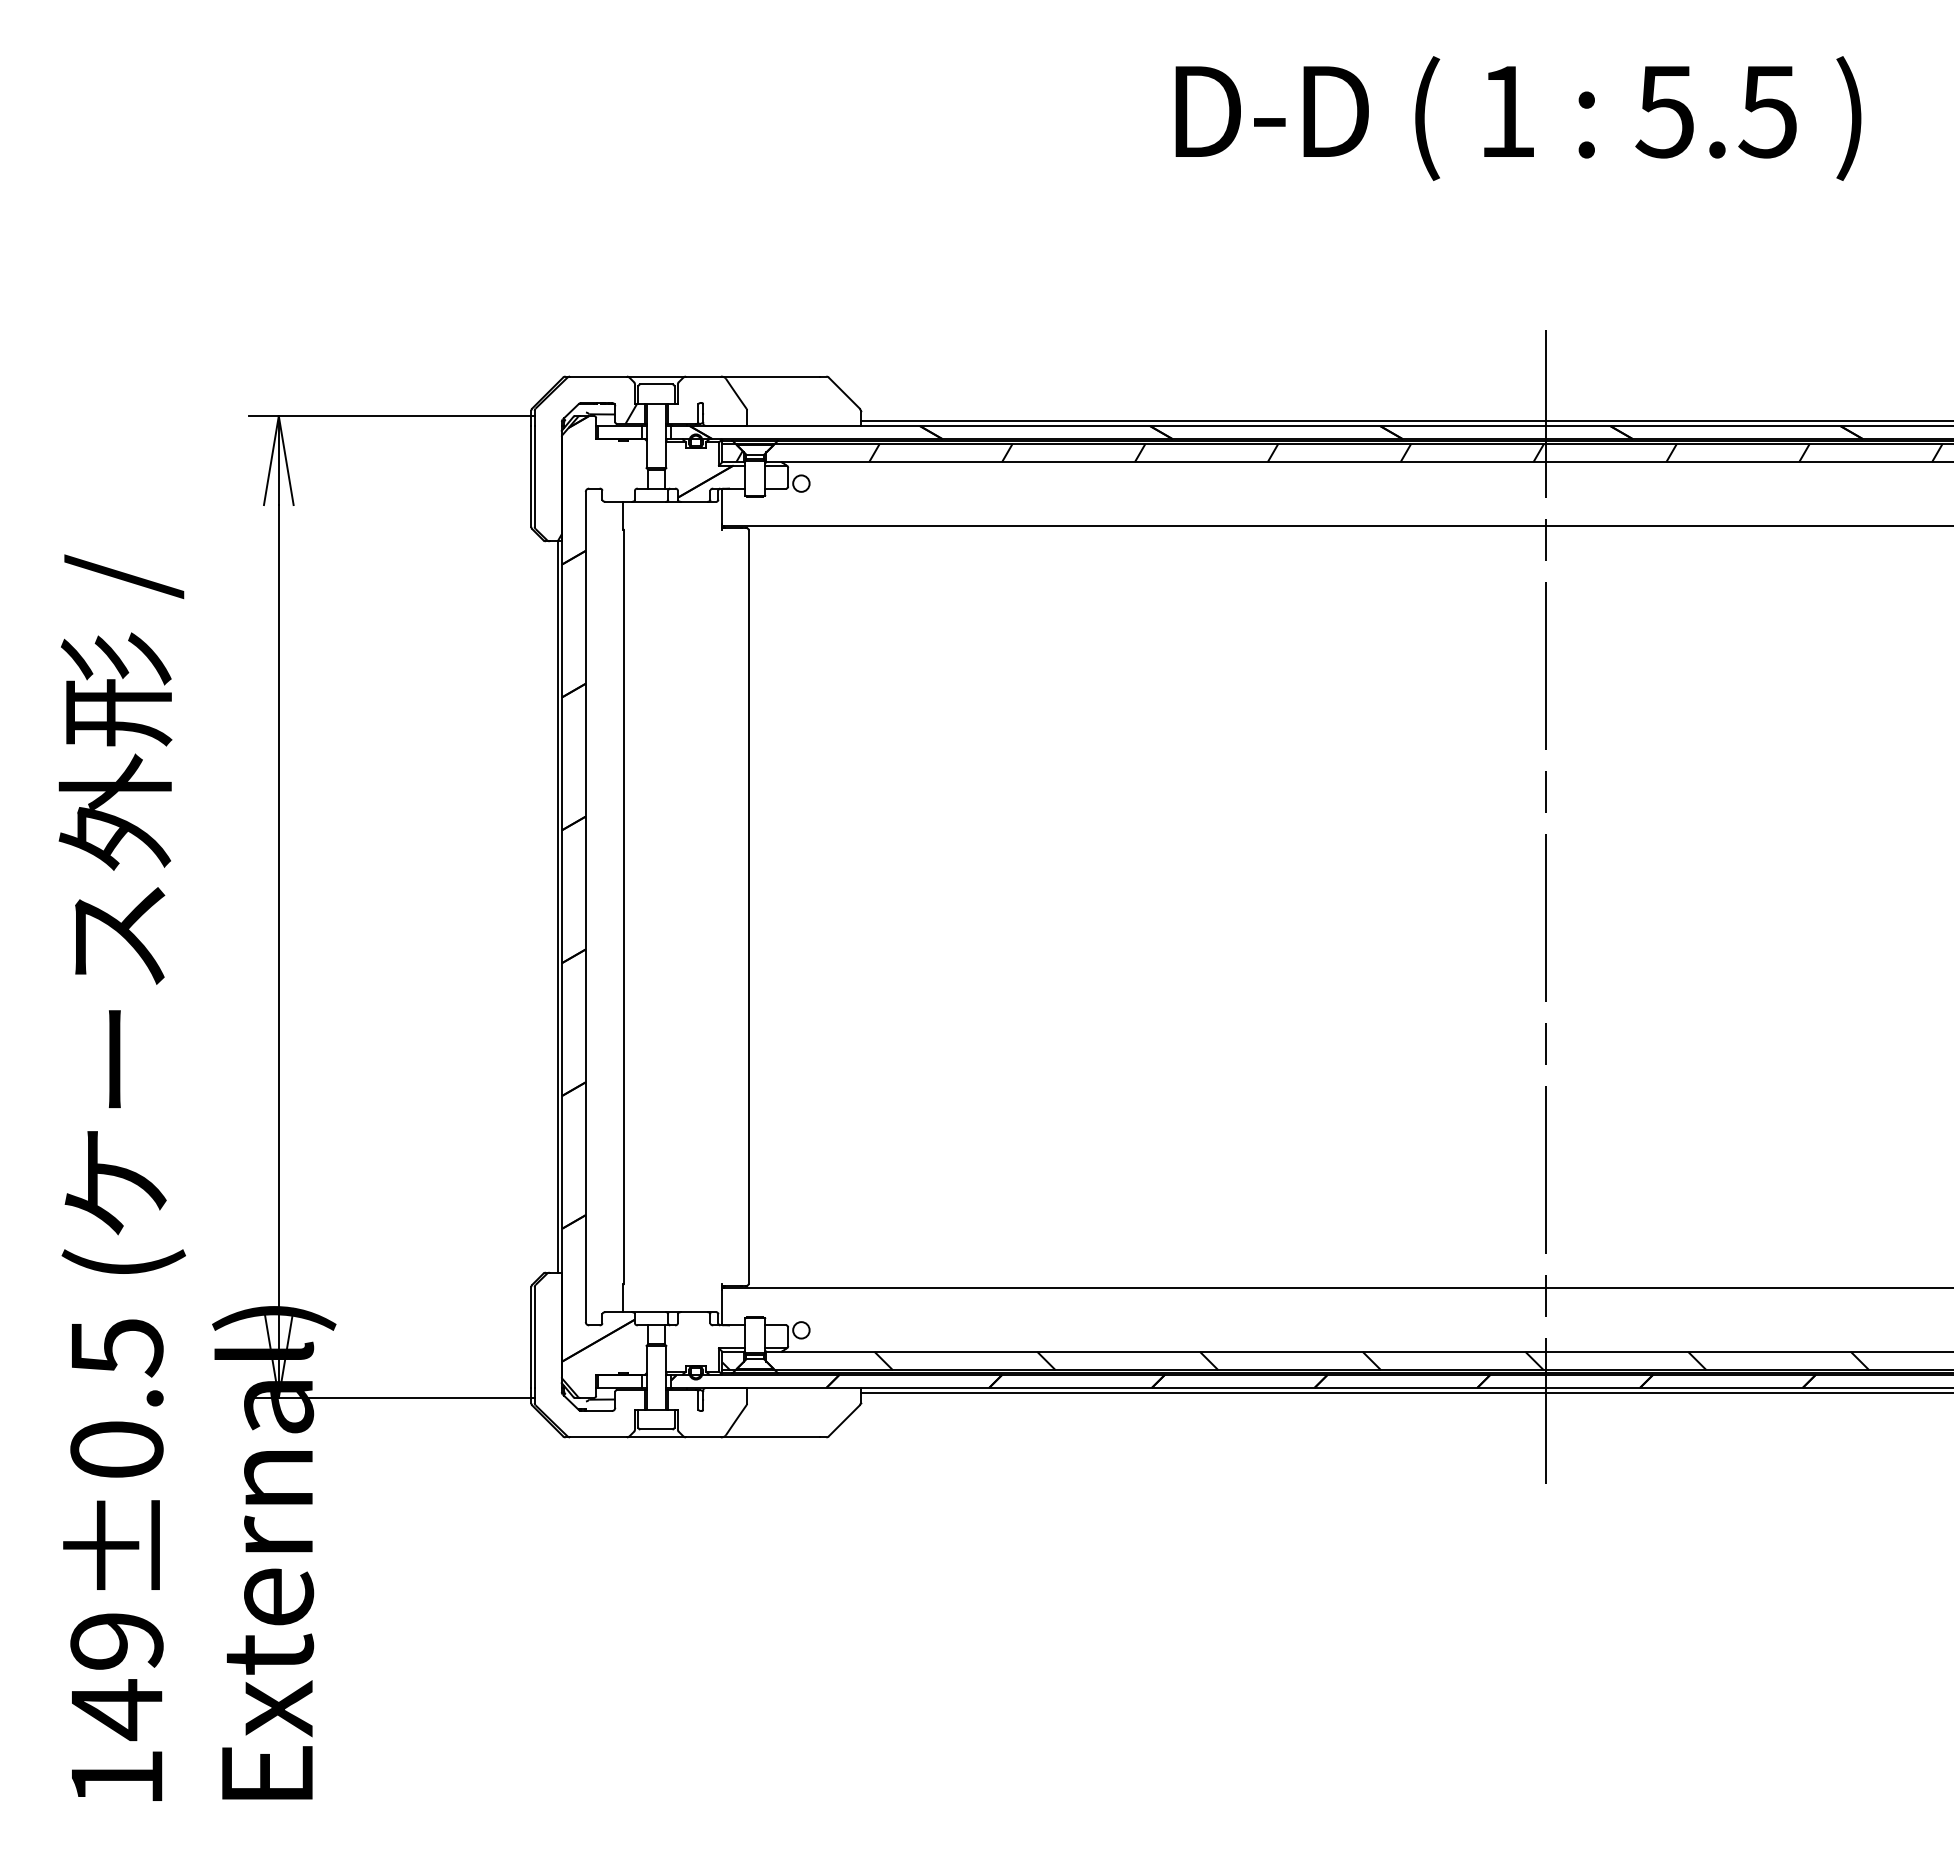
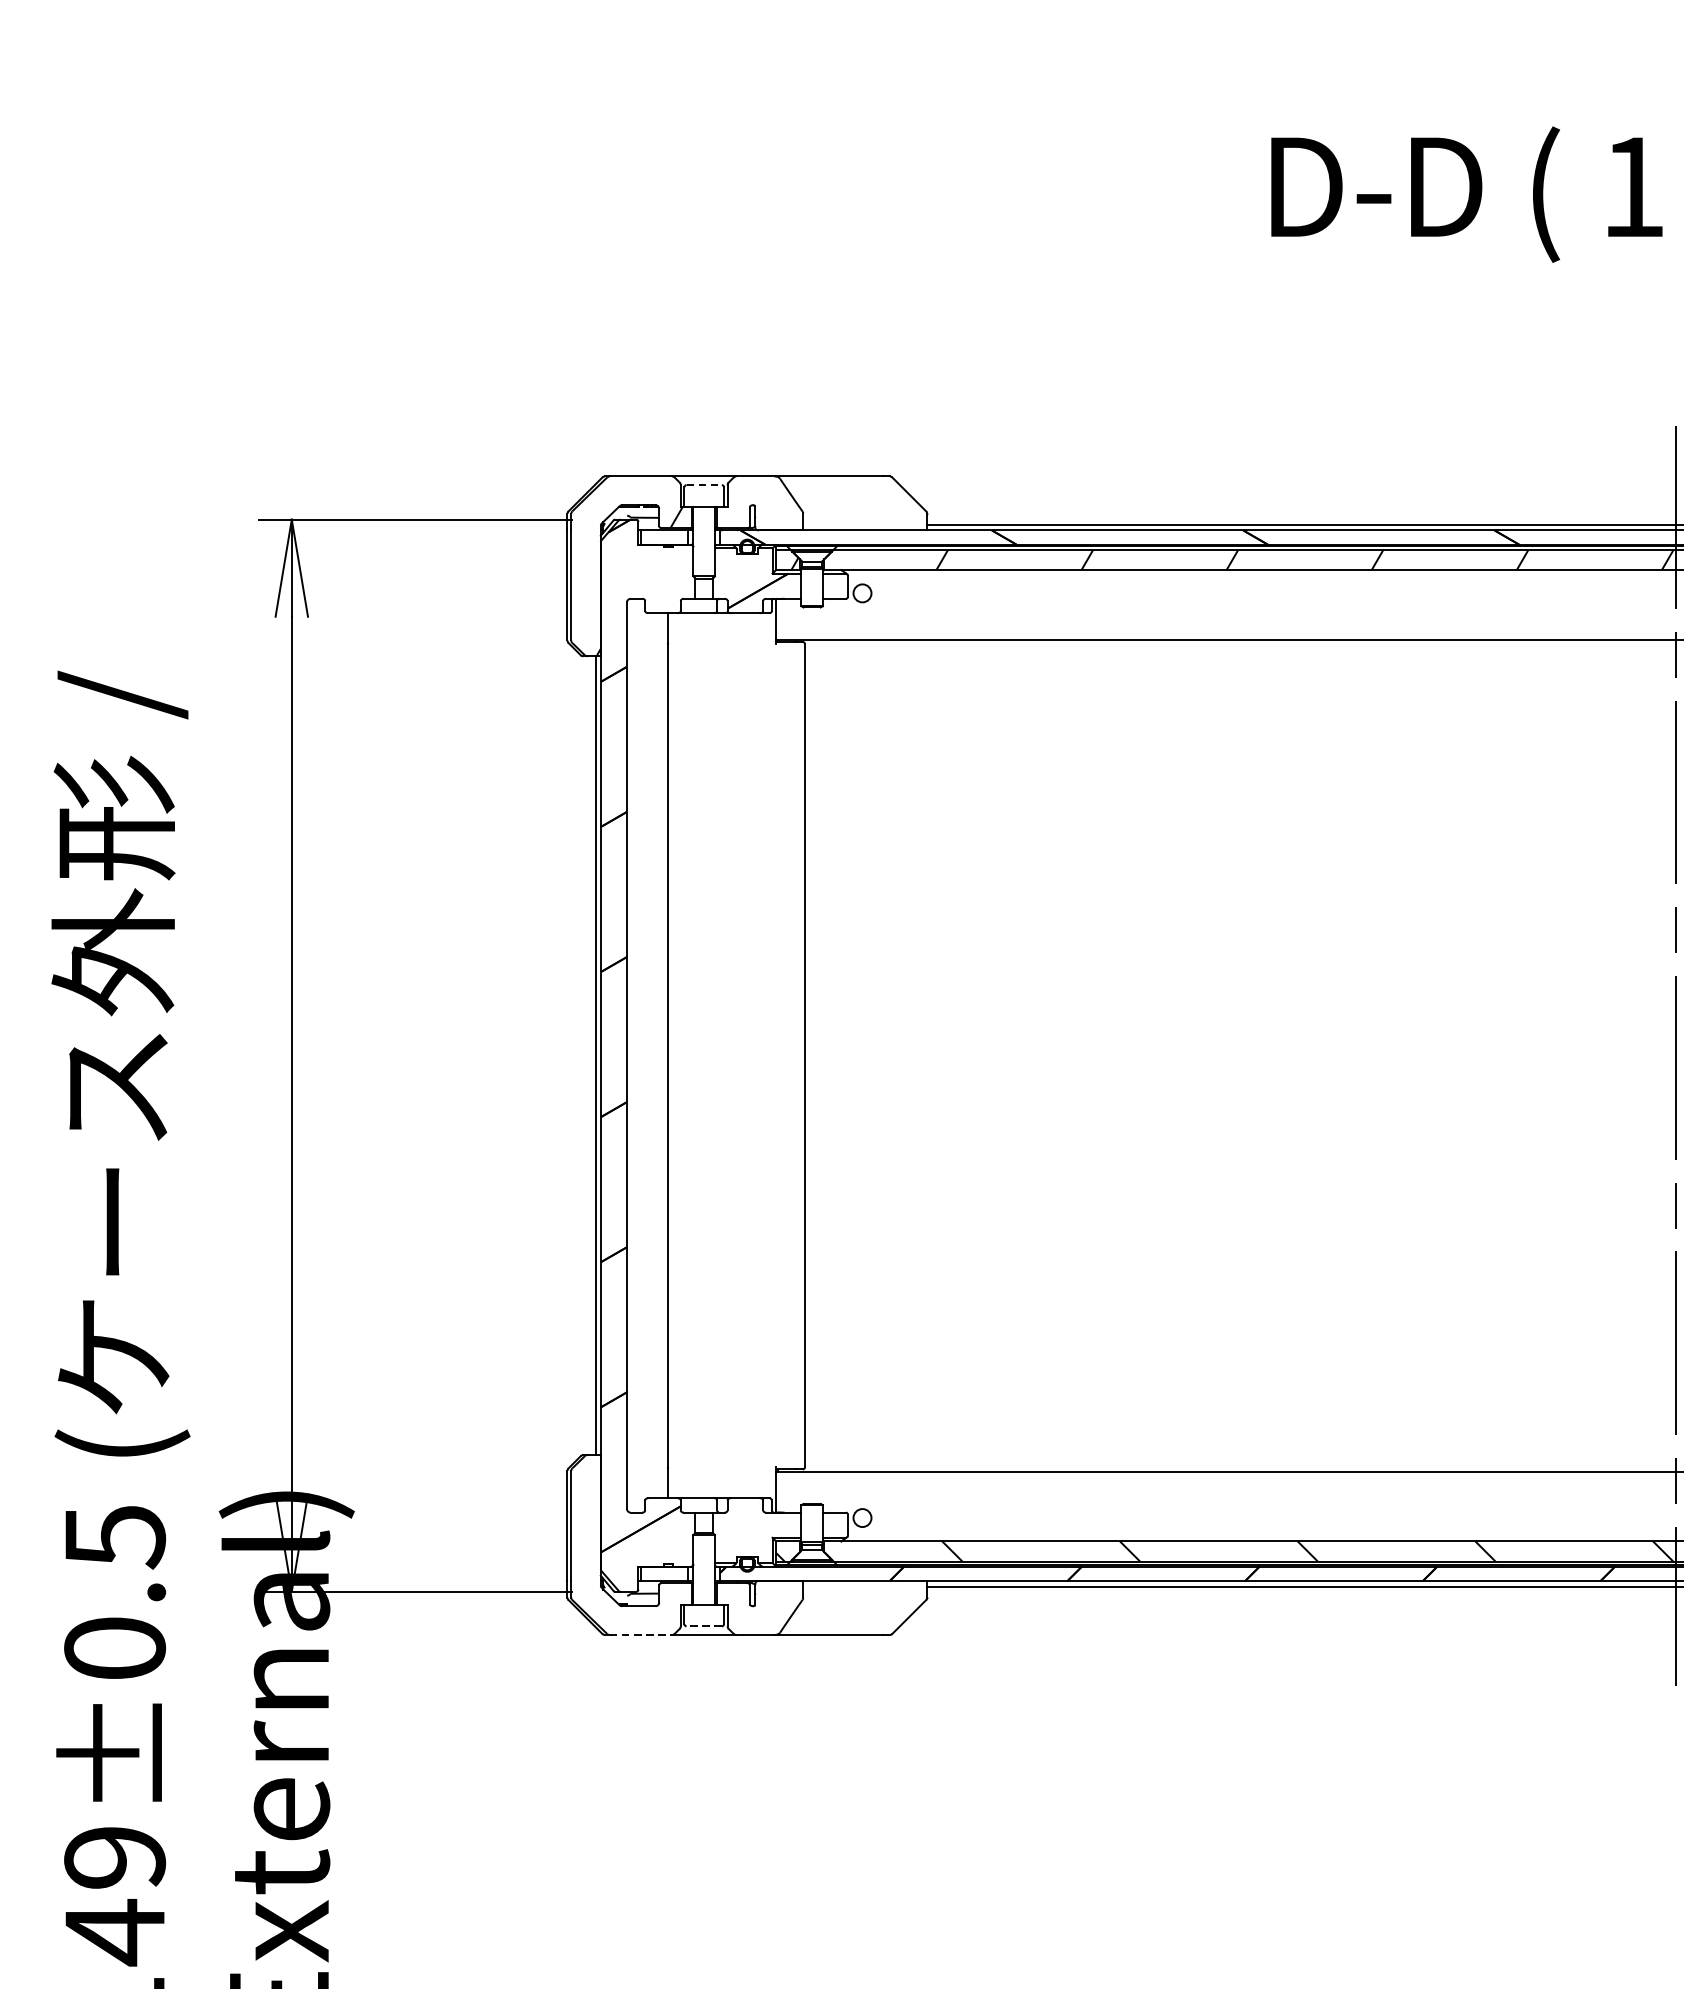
line: (656, 384) -> (704, 485), solid -> dashed
line: (655, 1429) -> (703, 1626), solid -> dashed
line: (598, 1437) -> (640, 1635), solid -> dashed

